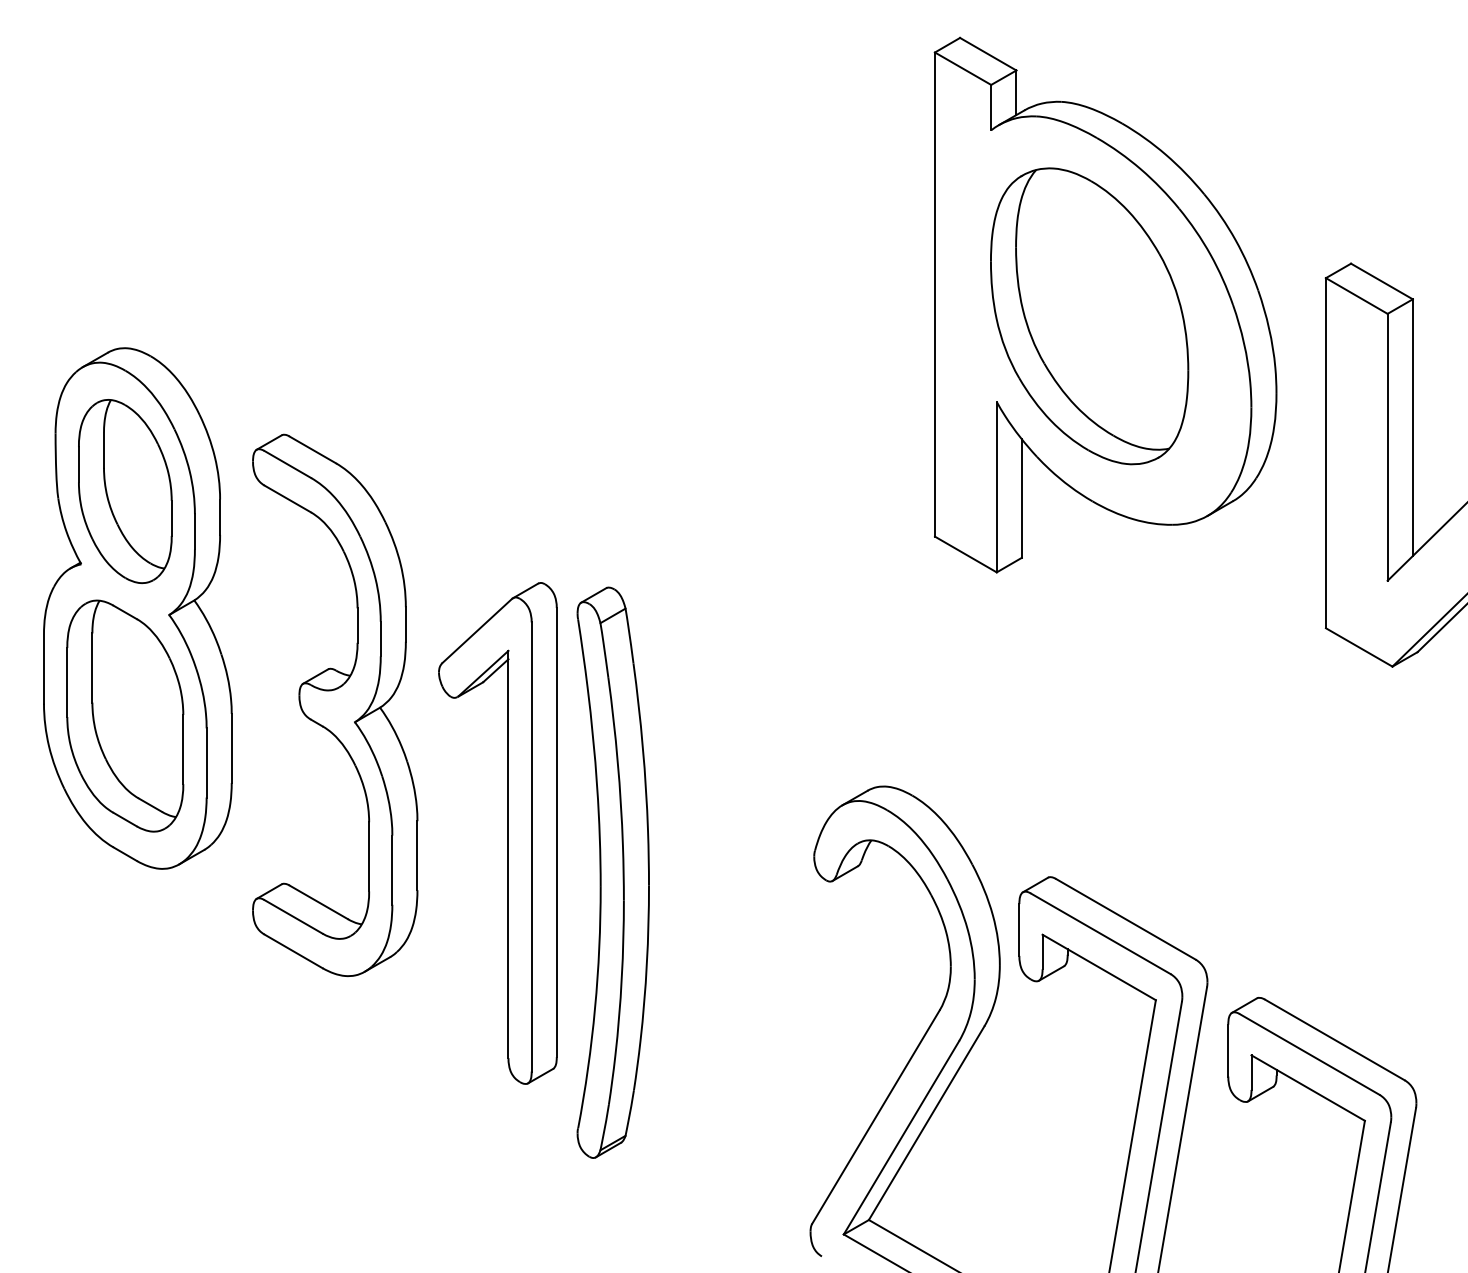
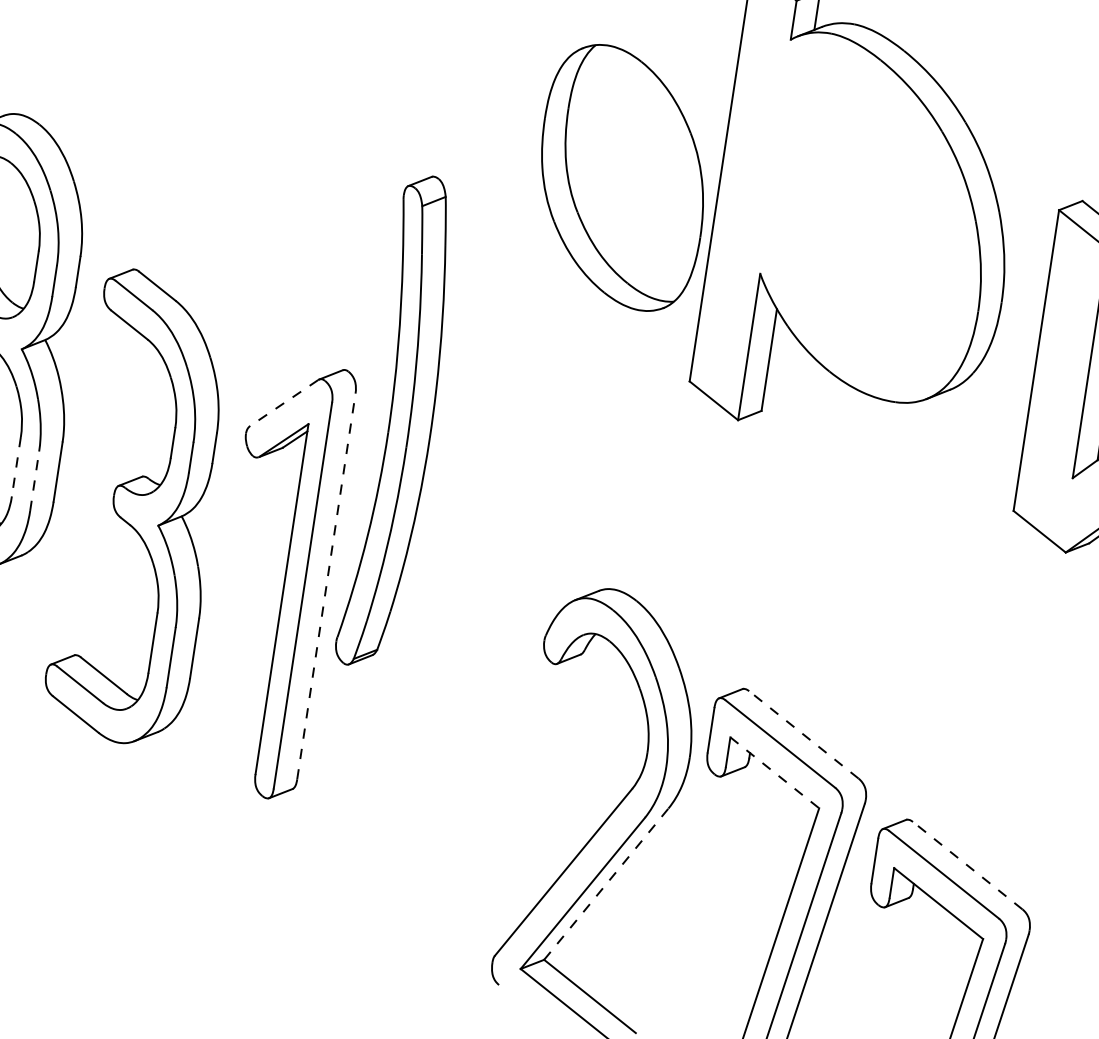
part: (1089, 316) -> (622, 177), moved
line: (476, 631) -> (283, 403), solid -> dashed
part: (335, 704) -> (143, 507), moved
line: (183, 749) -> (16, 466), solid -> dashed
line: (206, 762) -> (34, 480), solid -> dashed
line: (556, 832) -> (326, 586), solid -> dashed
part: (612, 872) -> (400, 421), moved
line: (1125, 919) -> (803, 735), solid -> dashed
line: (1099, 967) -> (775, 772), solid -> dashed
line: (1334, 1039) -> (967, 865), solid -> dashed
line: (926, 1123) -> (606, 884), solid -> dashed

